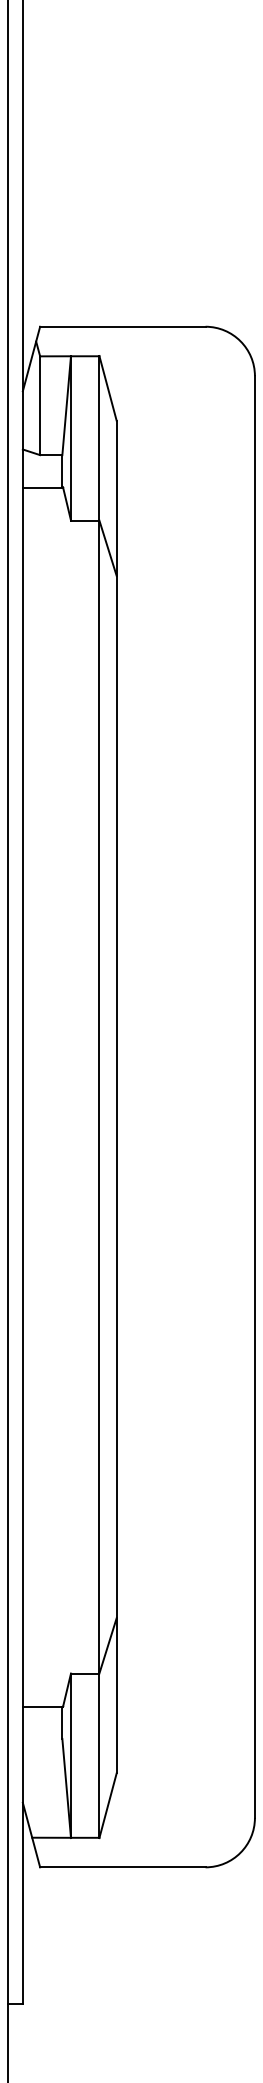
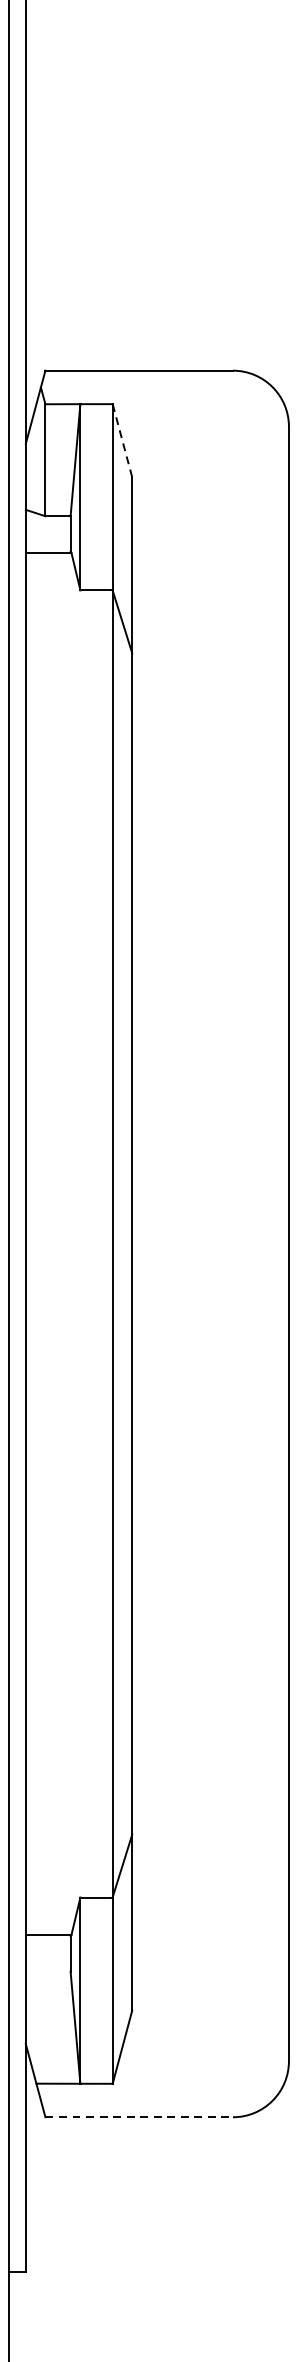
line: (108, 388) -> (122, 440), solid -> dashed
line: (122, 1867) -> (138, 2117), solid -> dashed

